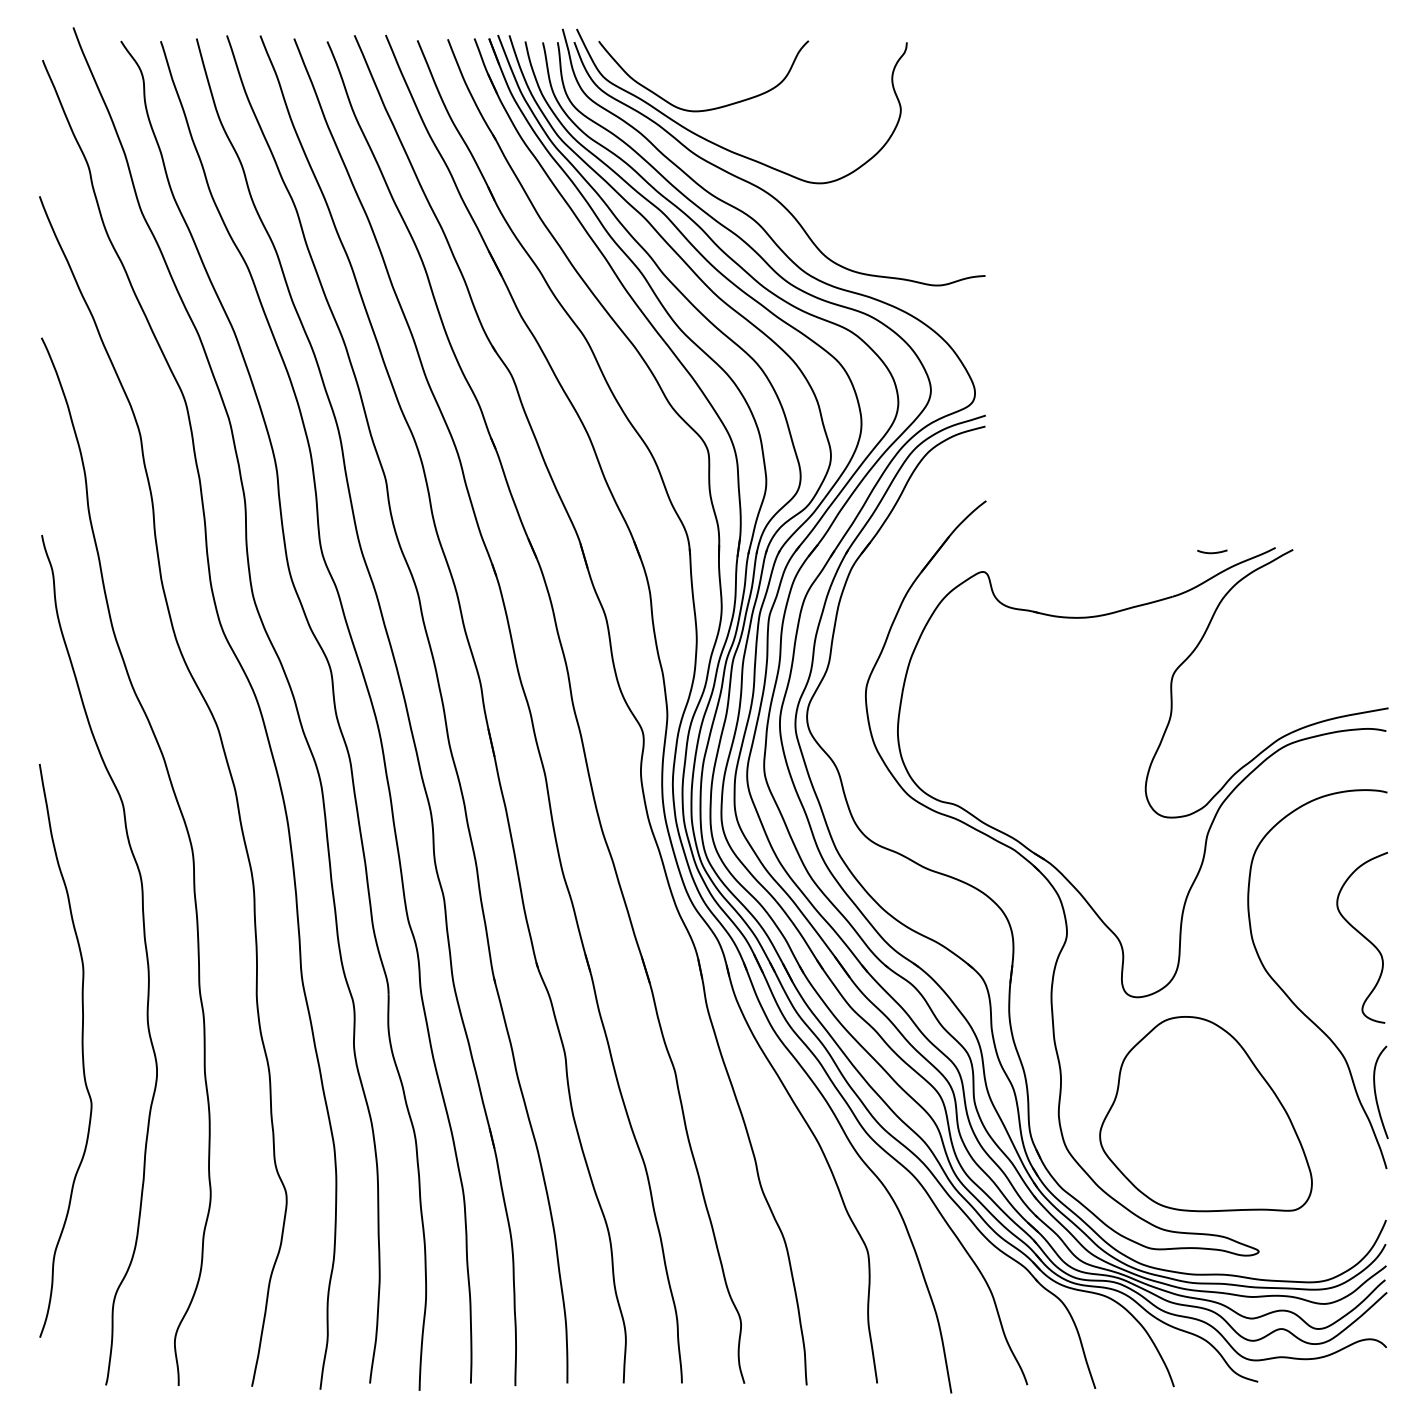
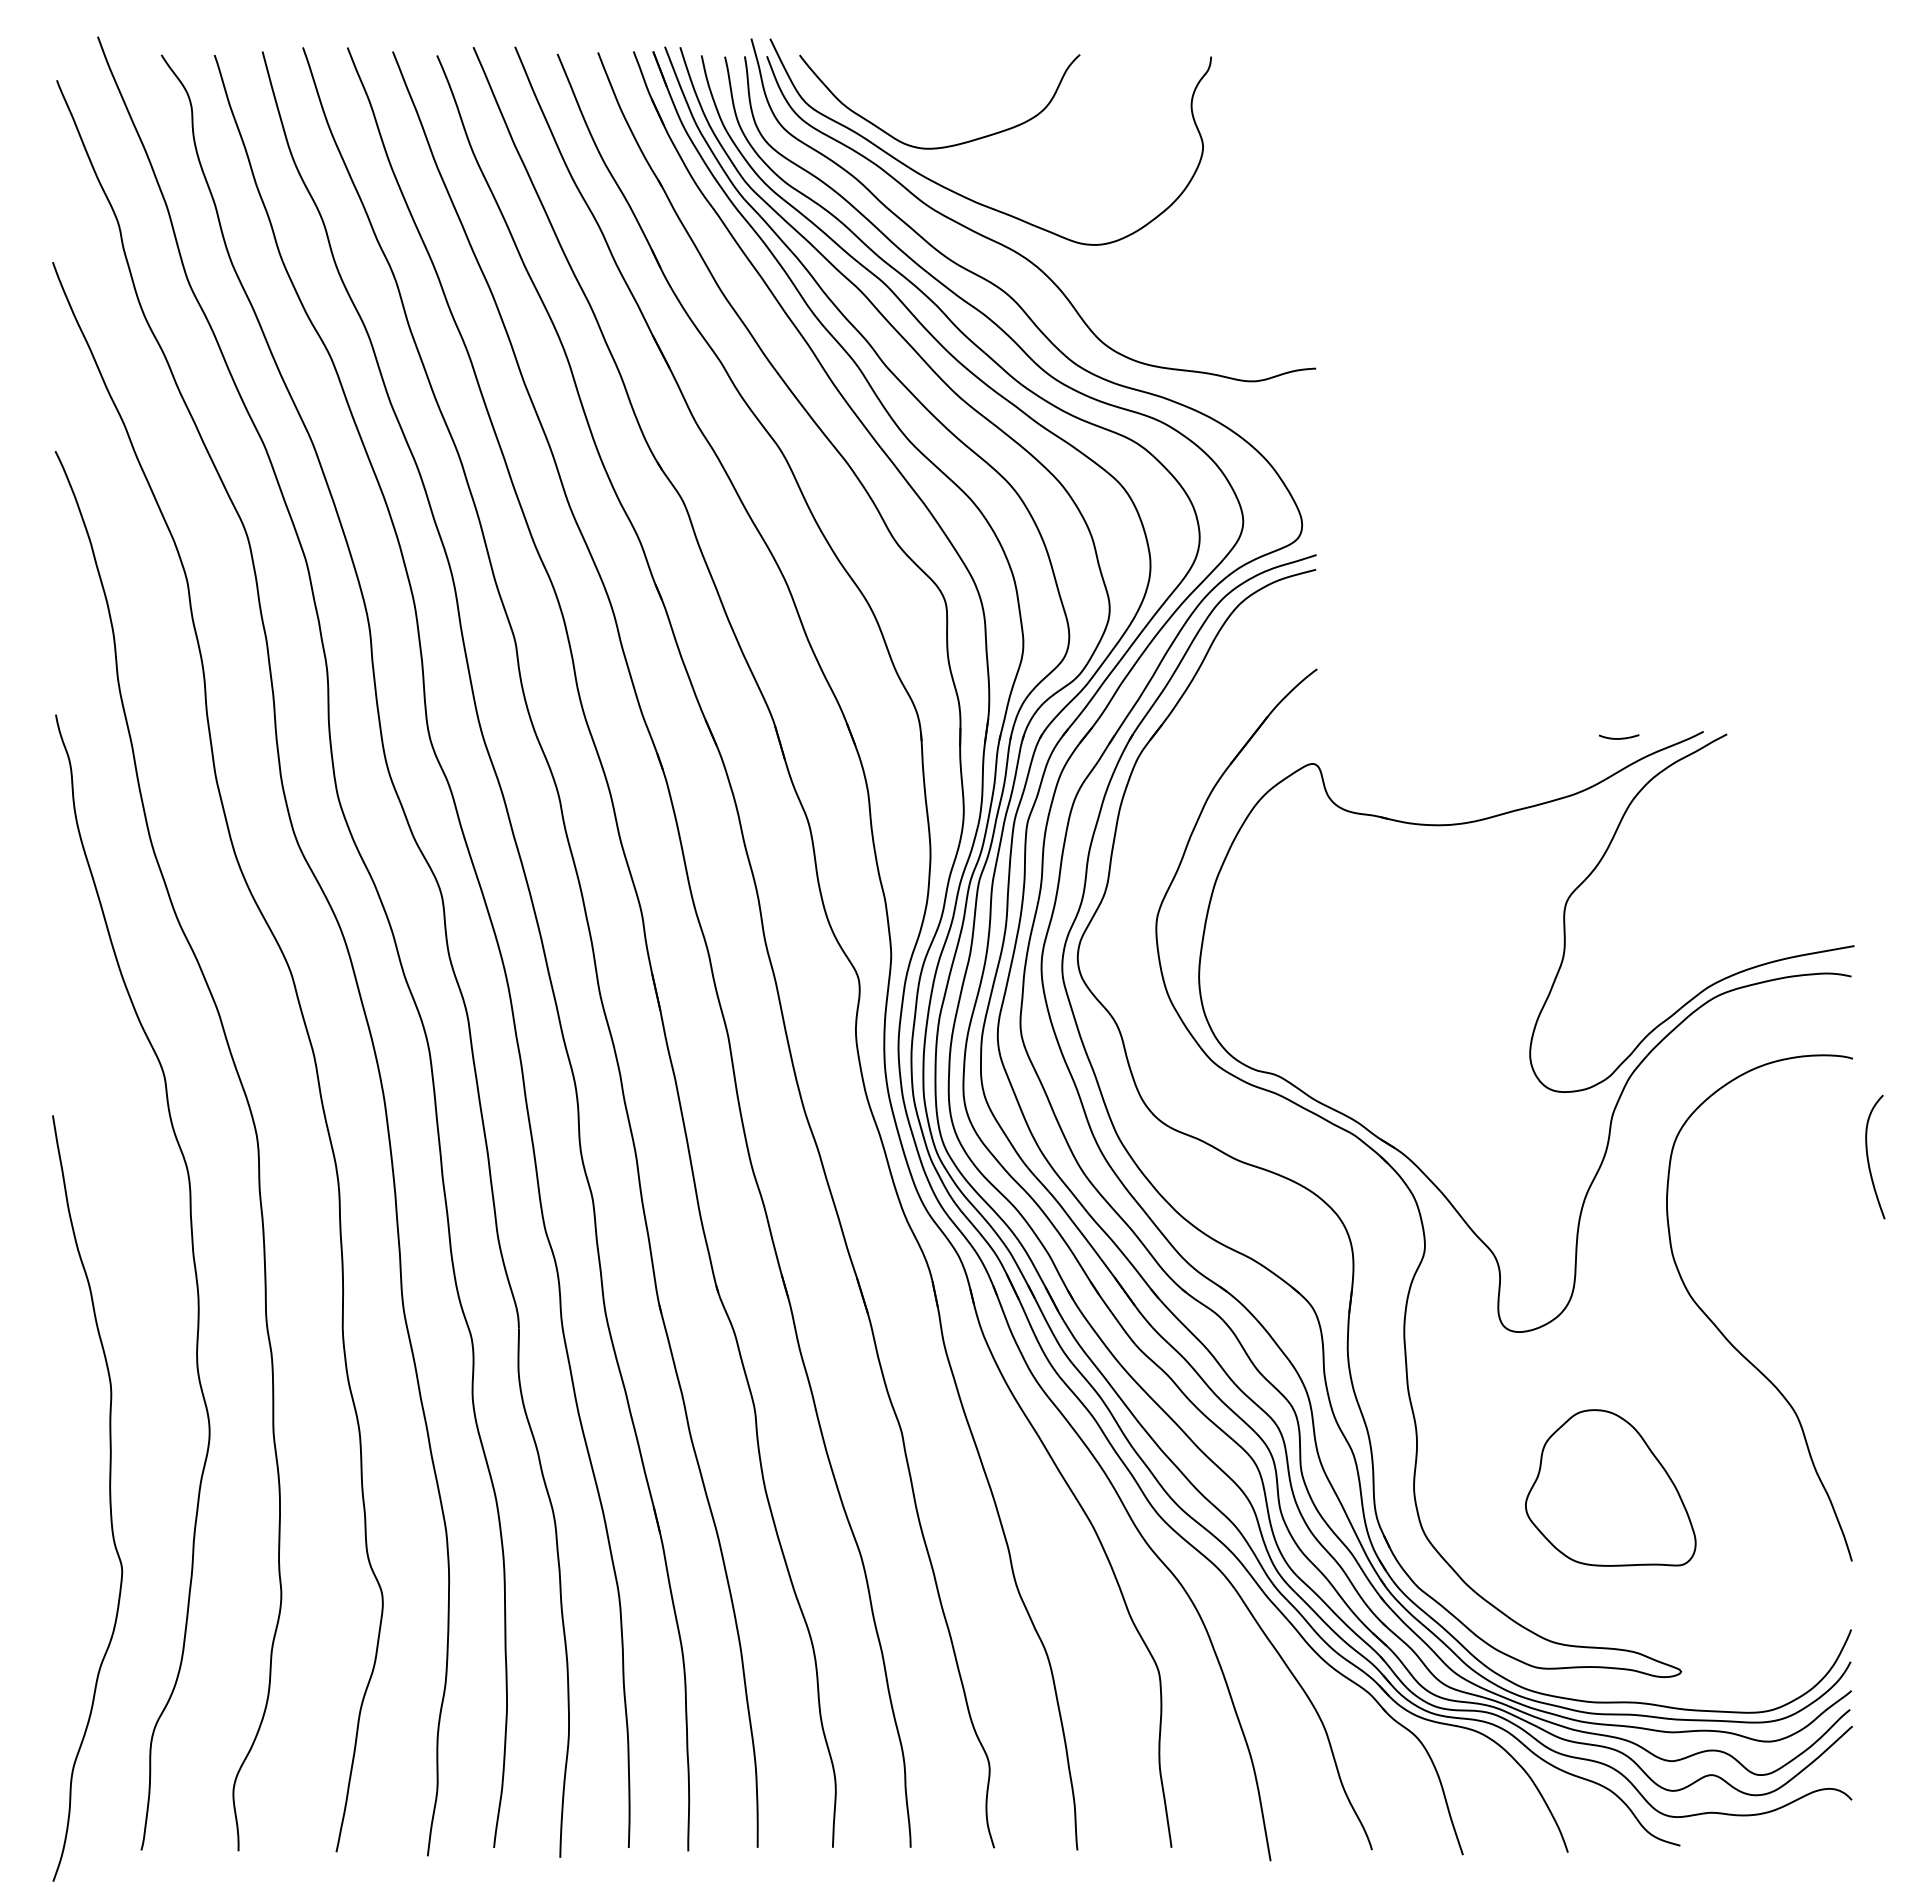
curve: (1363, 936) -> (1820, 1251), removed
curve: (82, 1050) -> (109, 1498), moved
curve: (1375, 1091) -> (1868, 1156), moved
part: (1205, 1113) -> (1610, 1487), size x0.6

